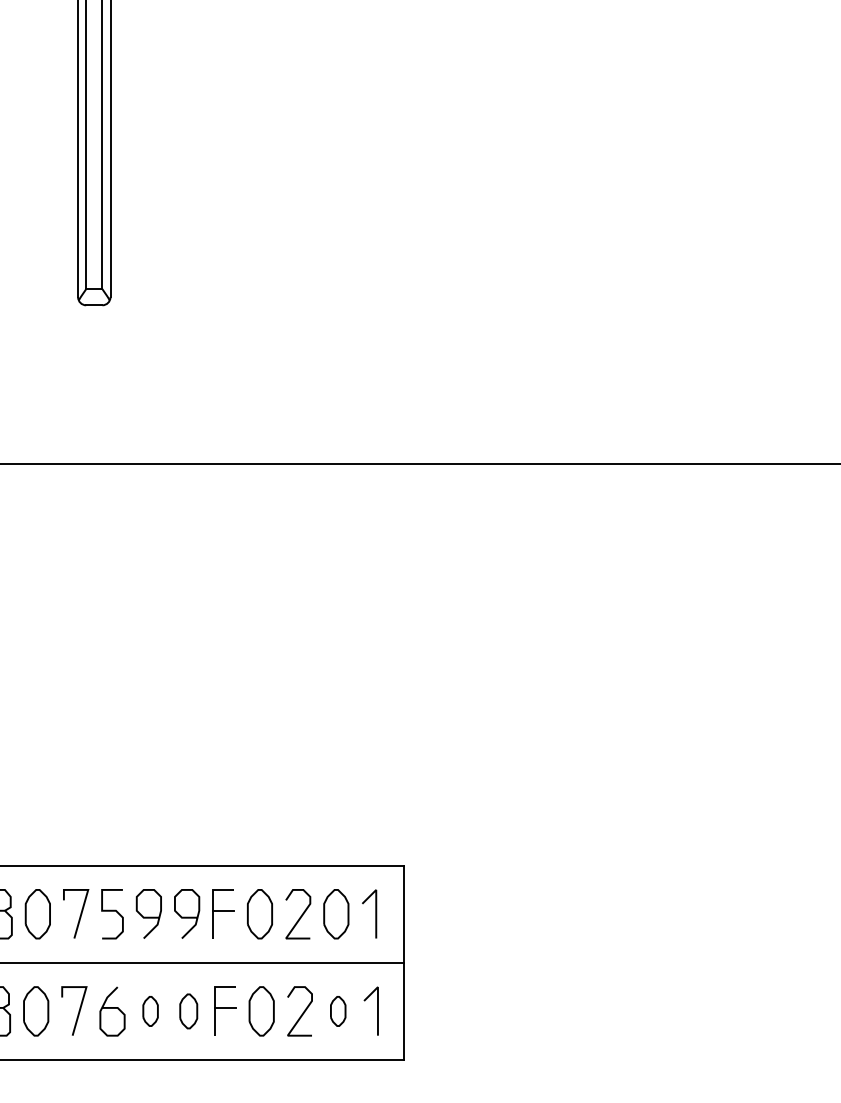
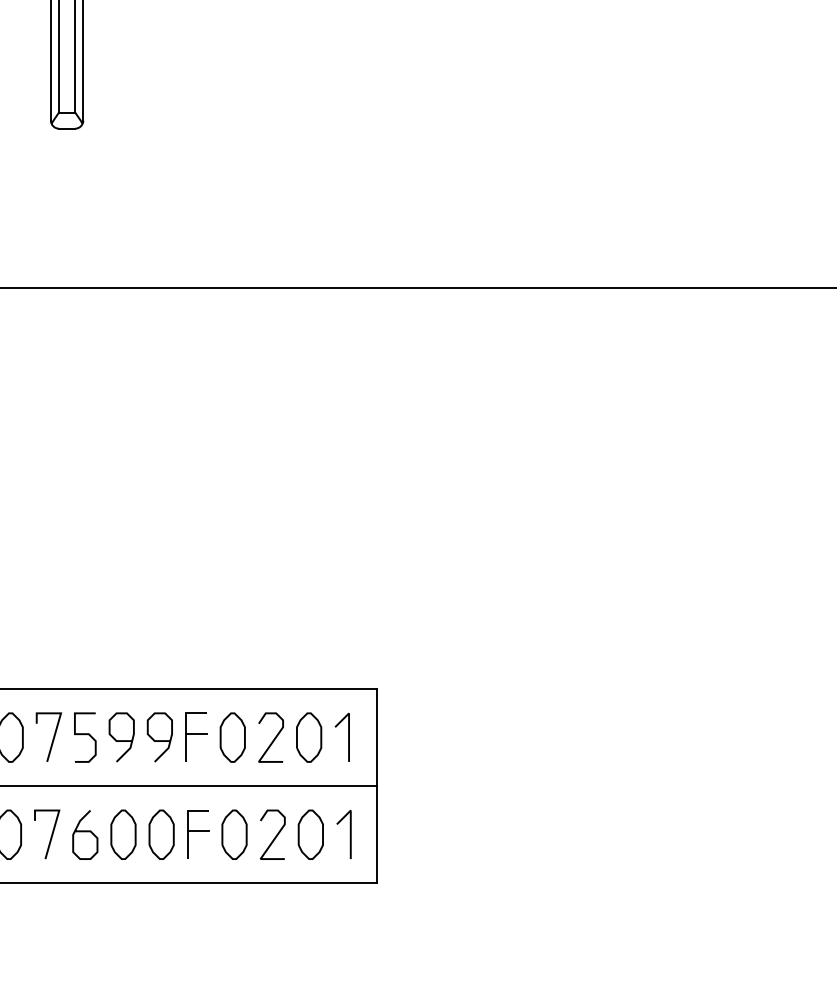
part: (150, 1011) -> (123, 834), size x1.67
part: (188, 1011) -> (161, 834), size x1.43
part: (338, 1011) -> (311, 834), size x1.67

